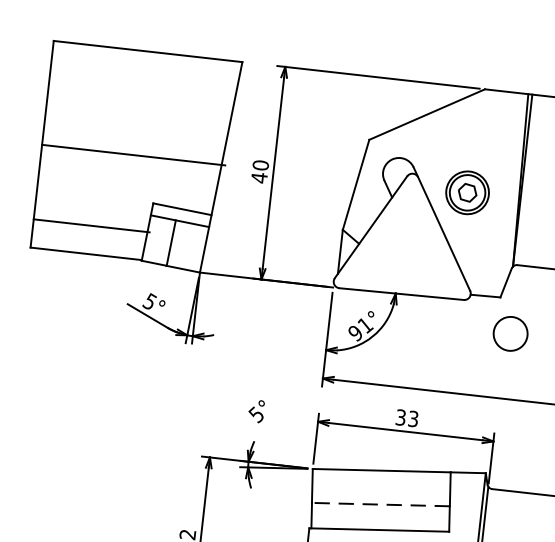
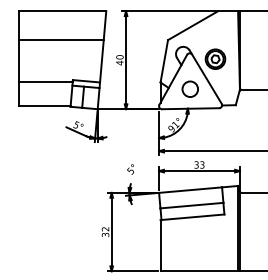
line: (133, 155) -> (61, 40), moved
line: (90, 225) -> (45, 82), moved
circle: (509, 332) -> (189, 88), moved
line: (379, 504) -> (191, 205), dashed -> solid

